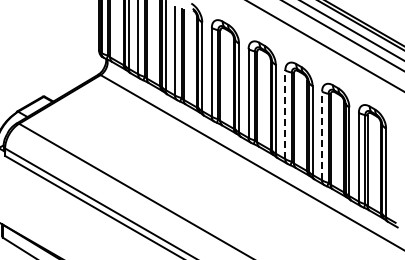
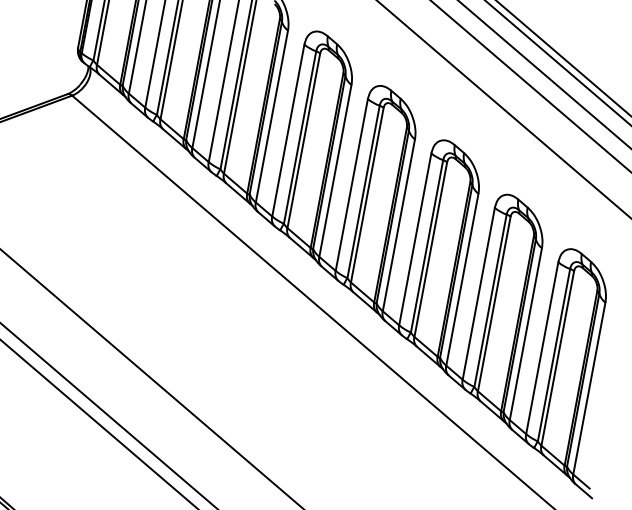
line: (285, 114) -> (415, 238), dashed -> solid
line: (322, 135) -> (479, 293), dashed -> solid

